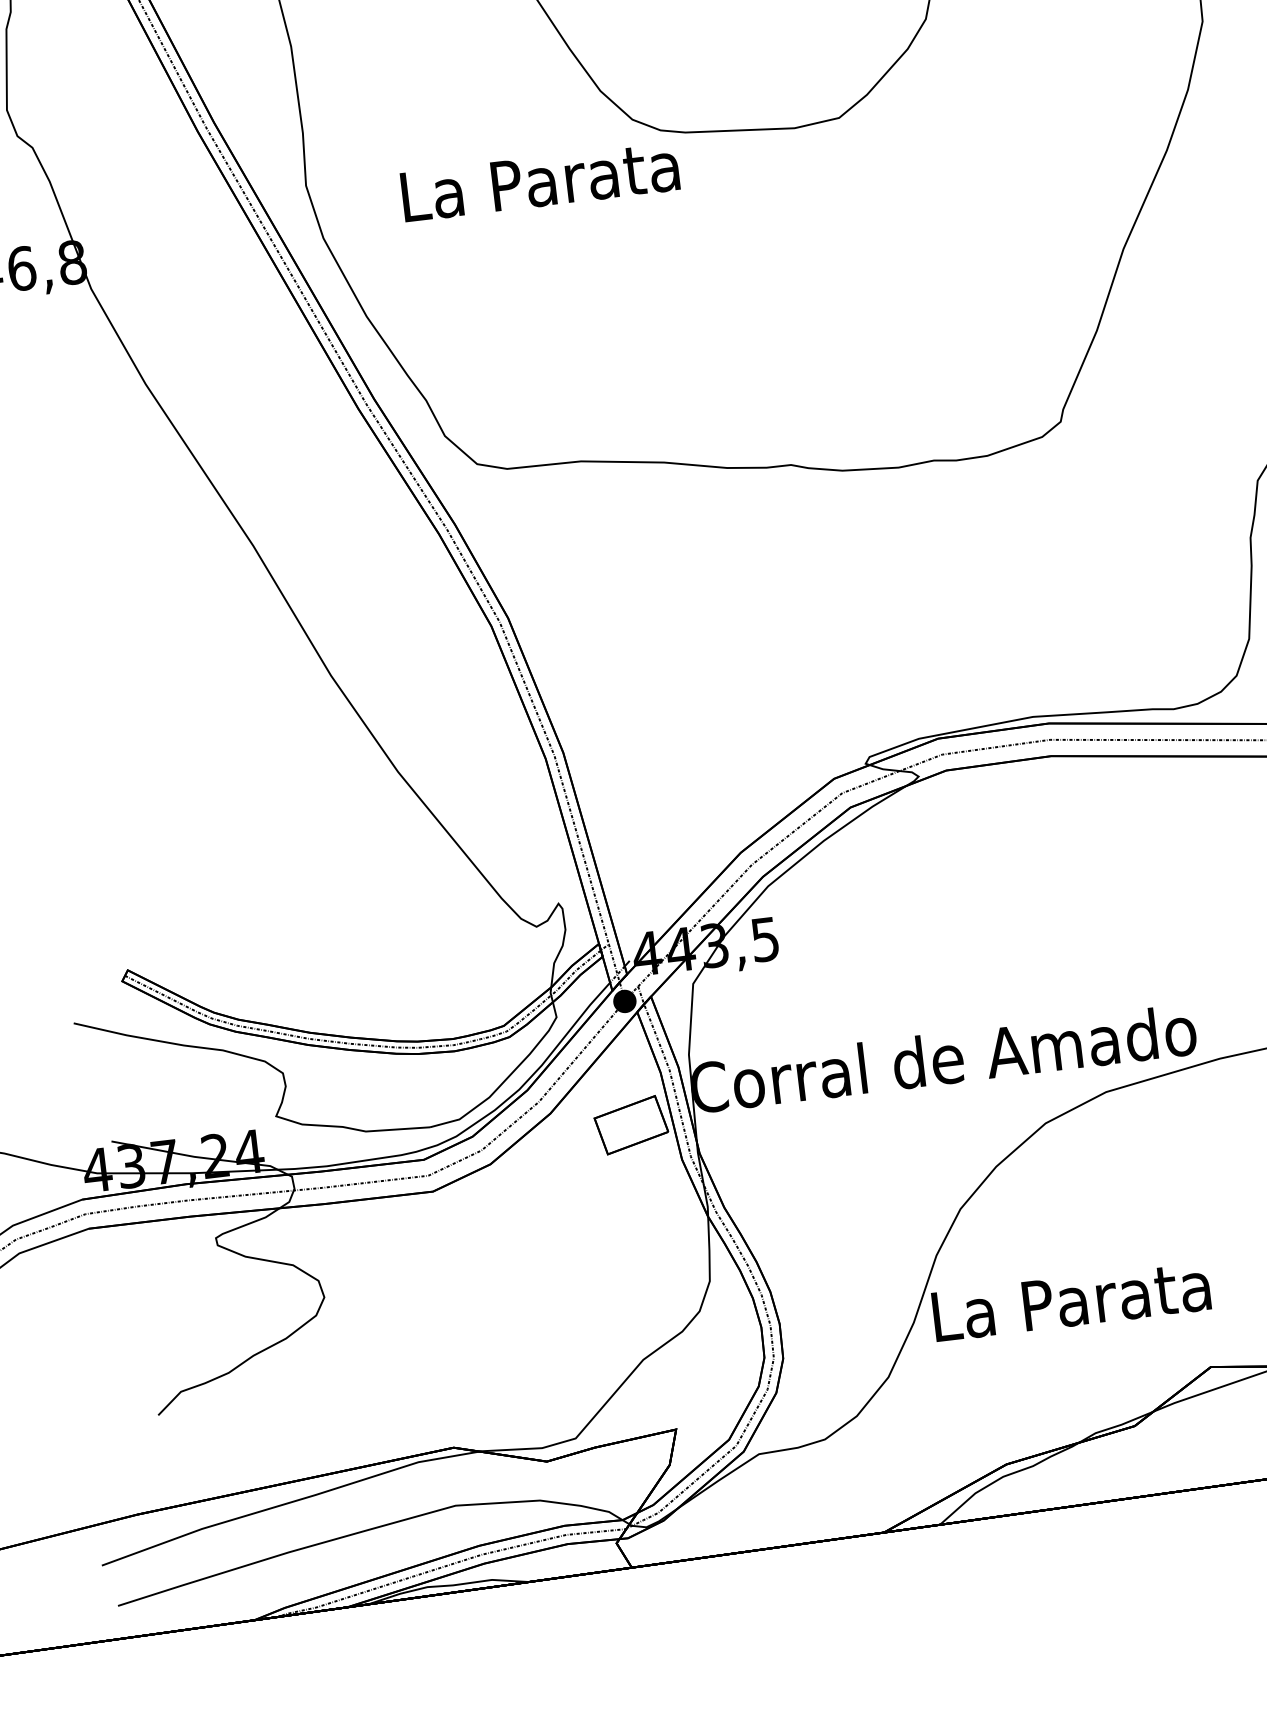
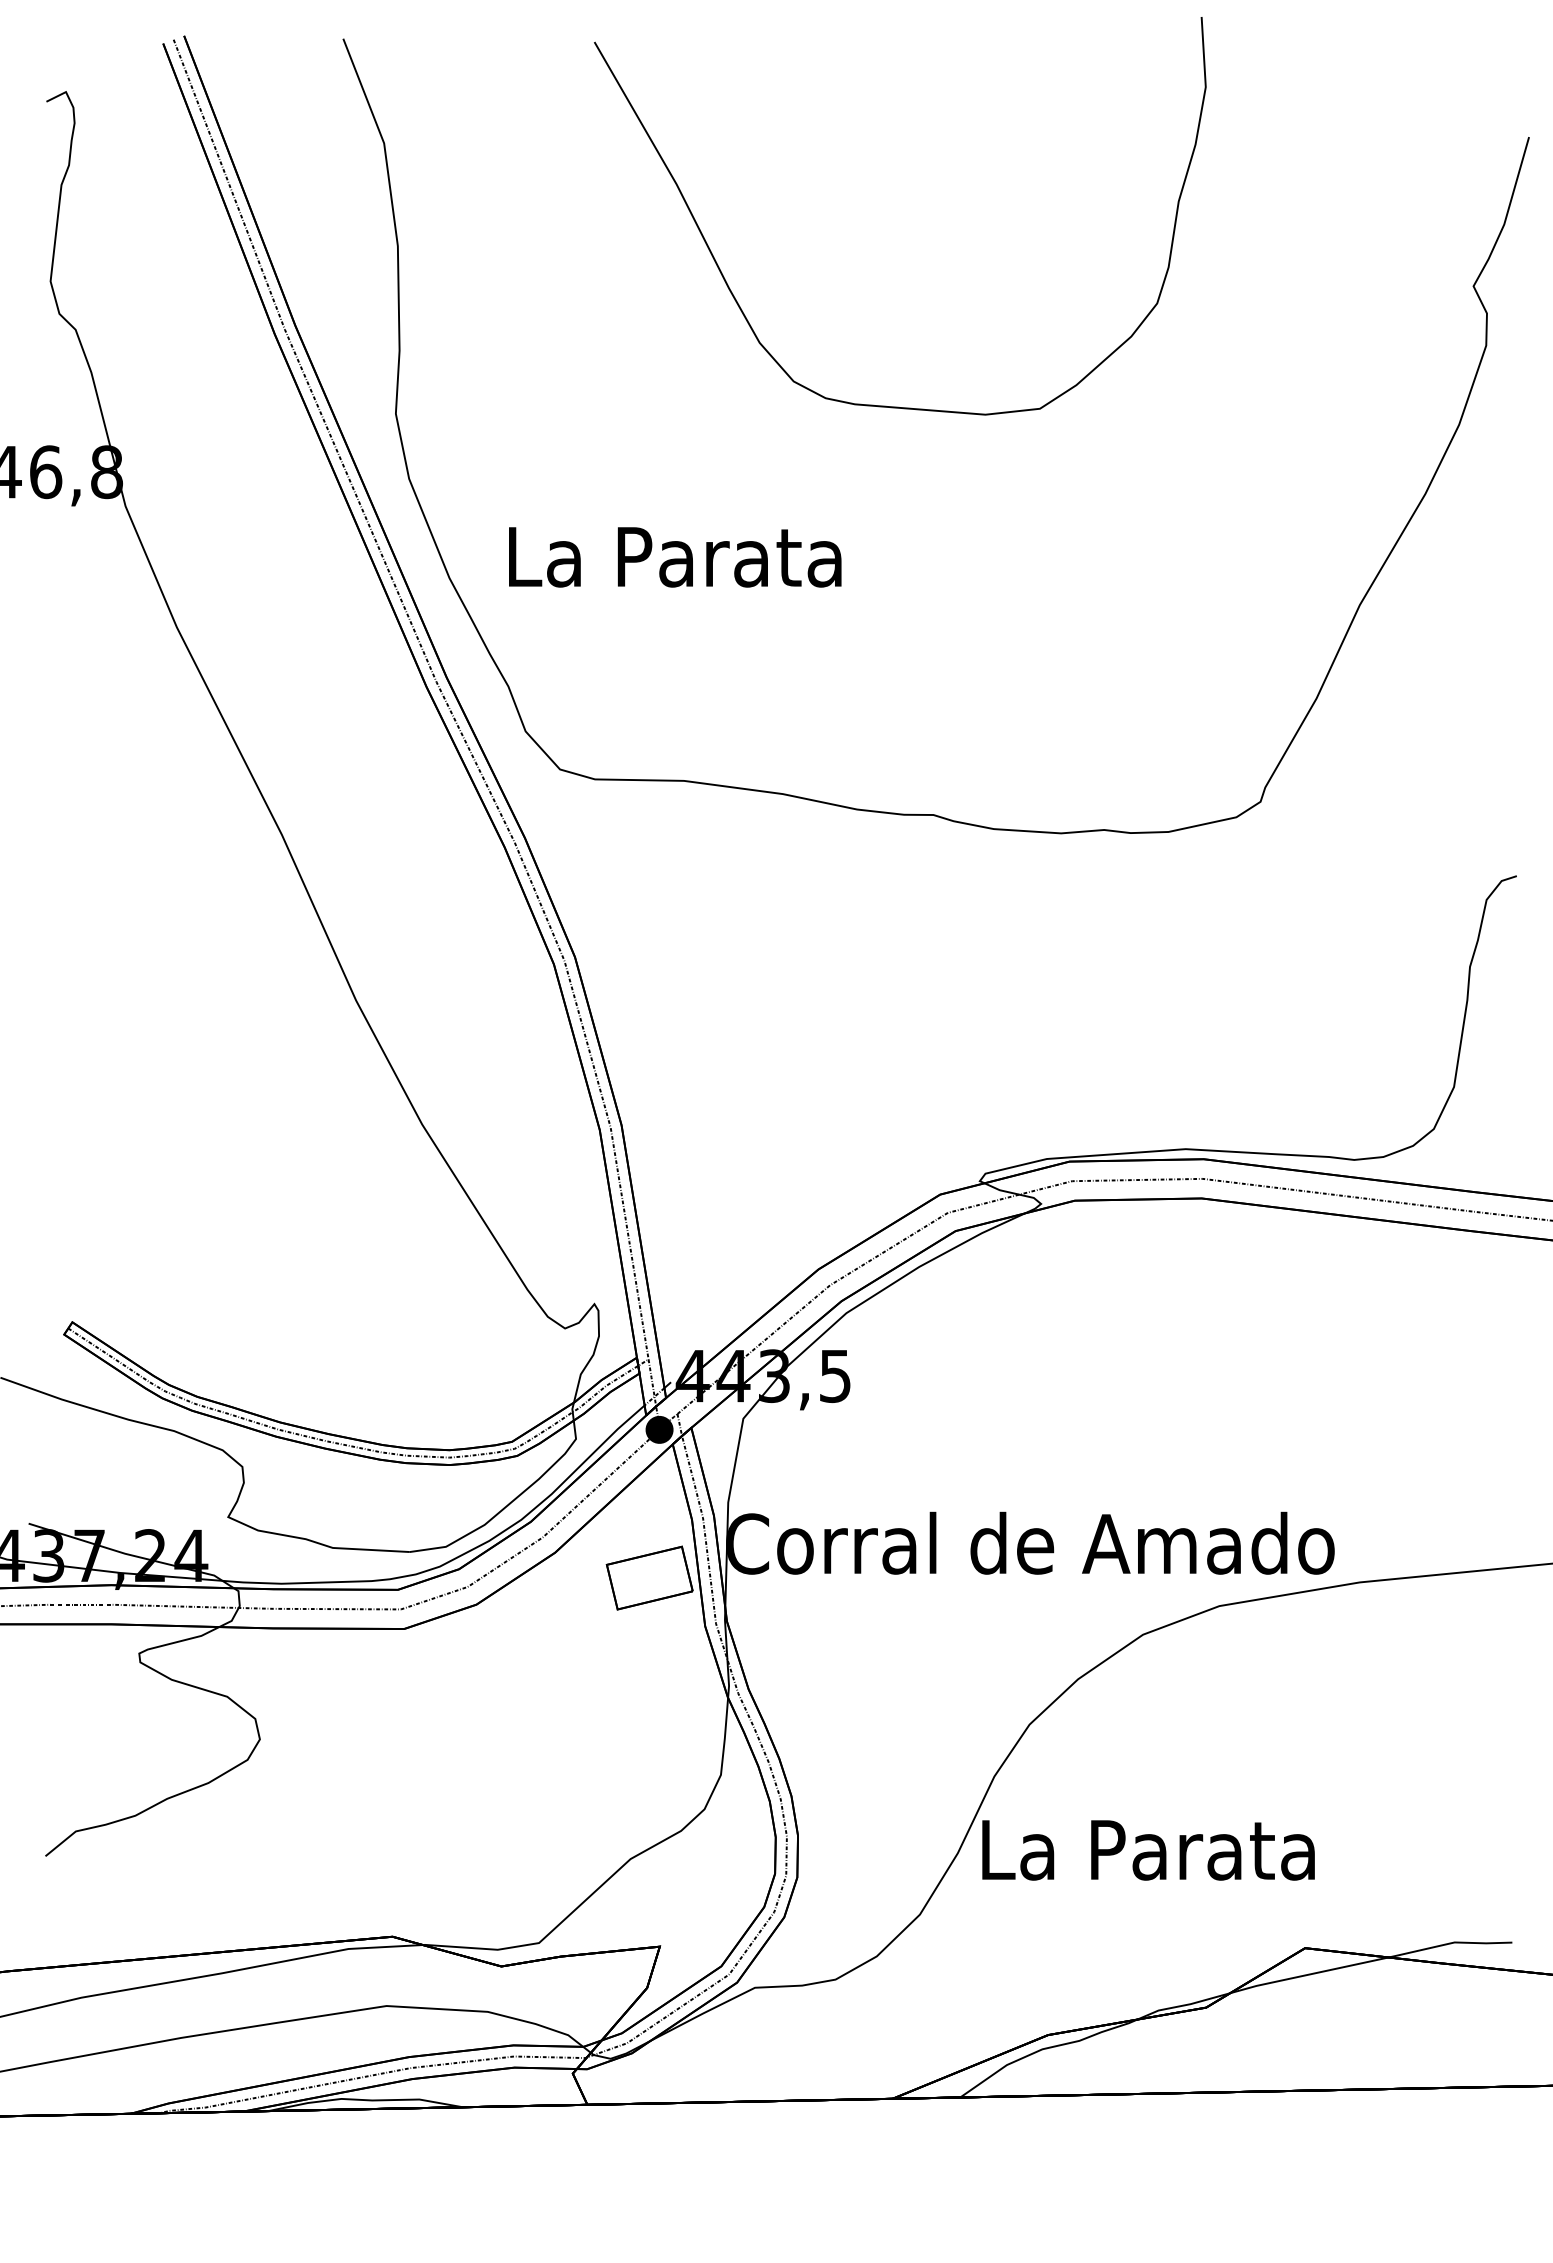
text: (540, 181) -> (675, 557), moved

